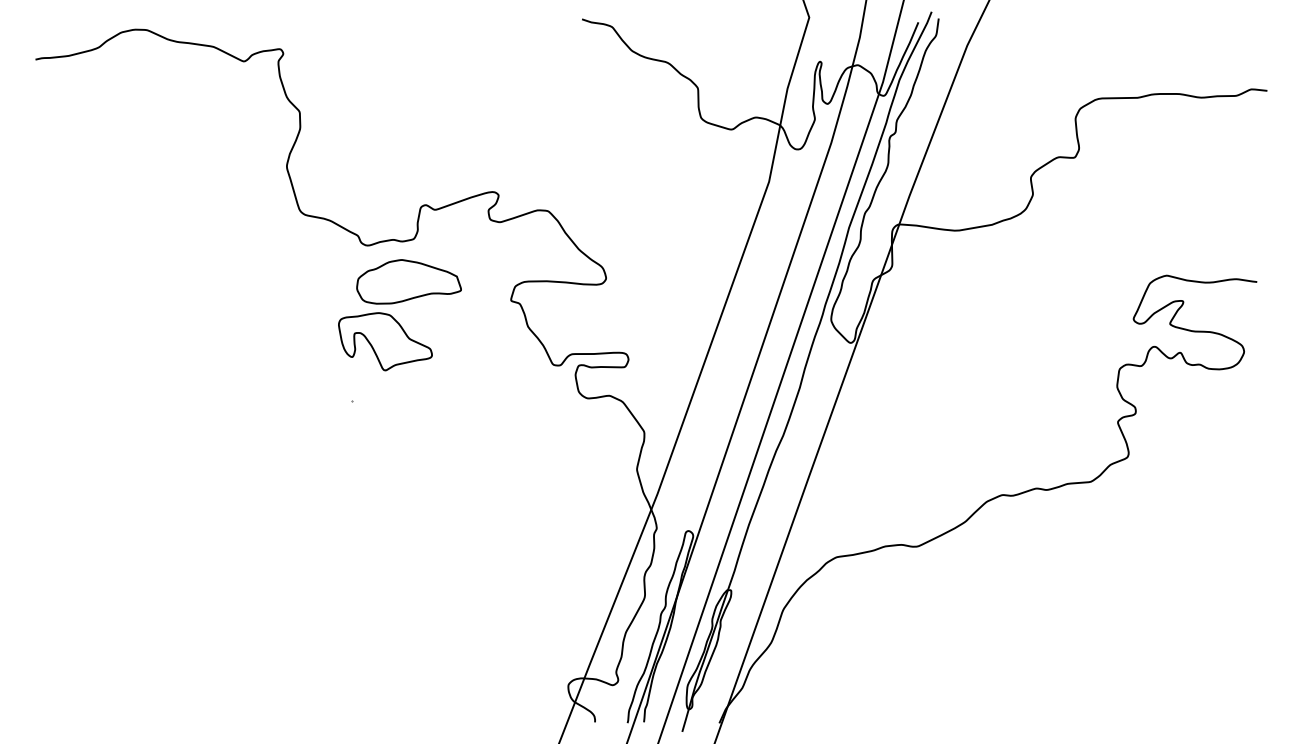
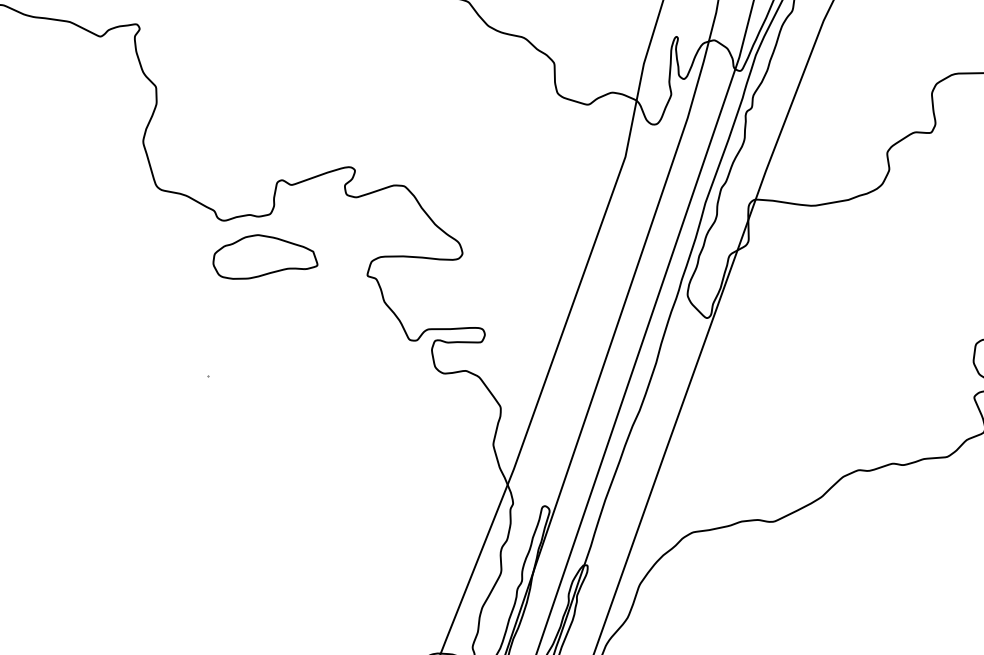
part: (385, 341) -> (241, 316), removed

